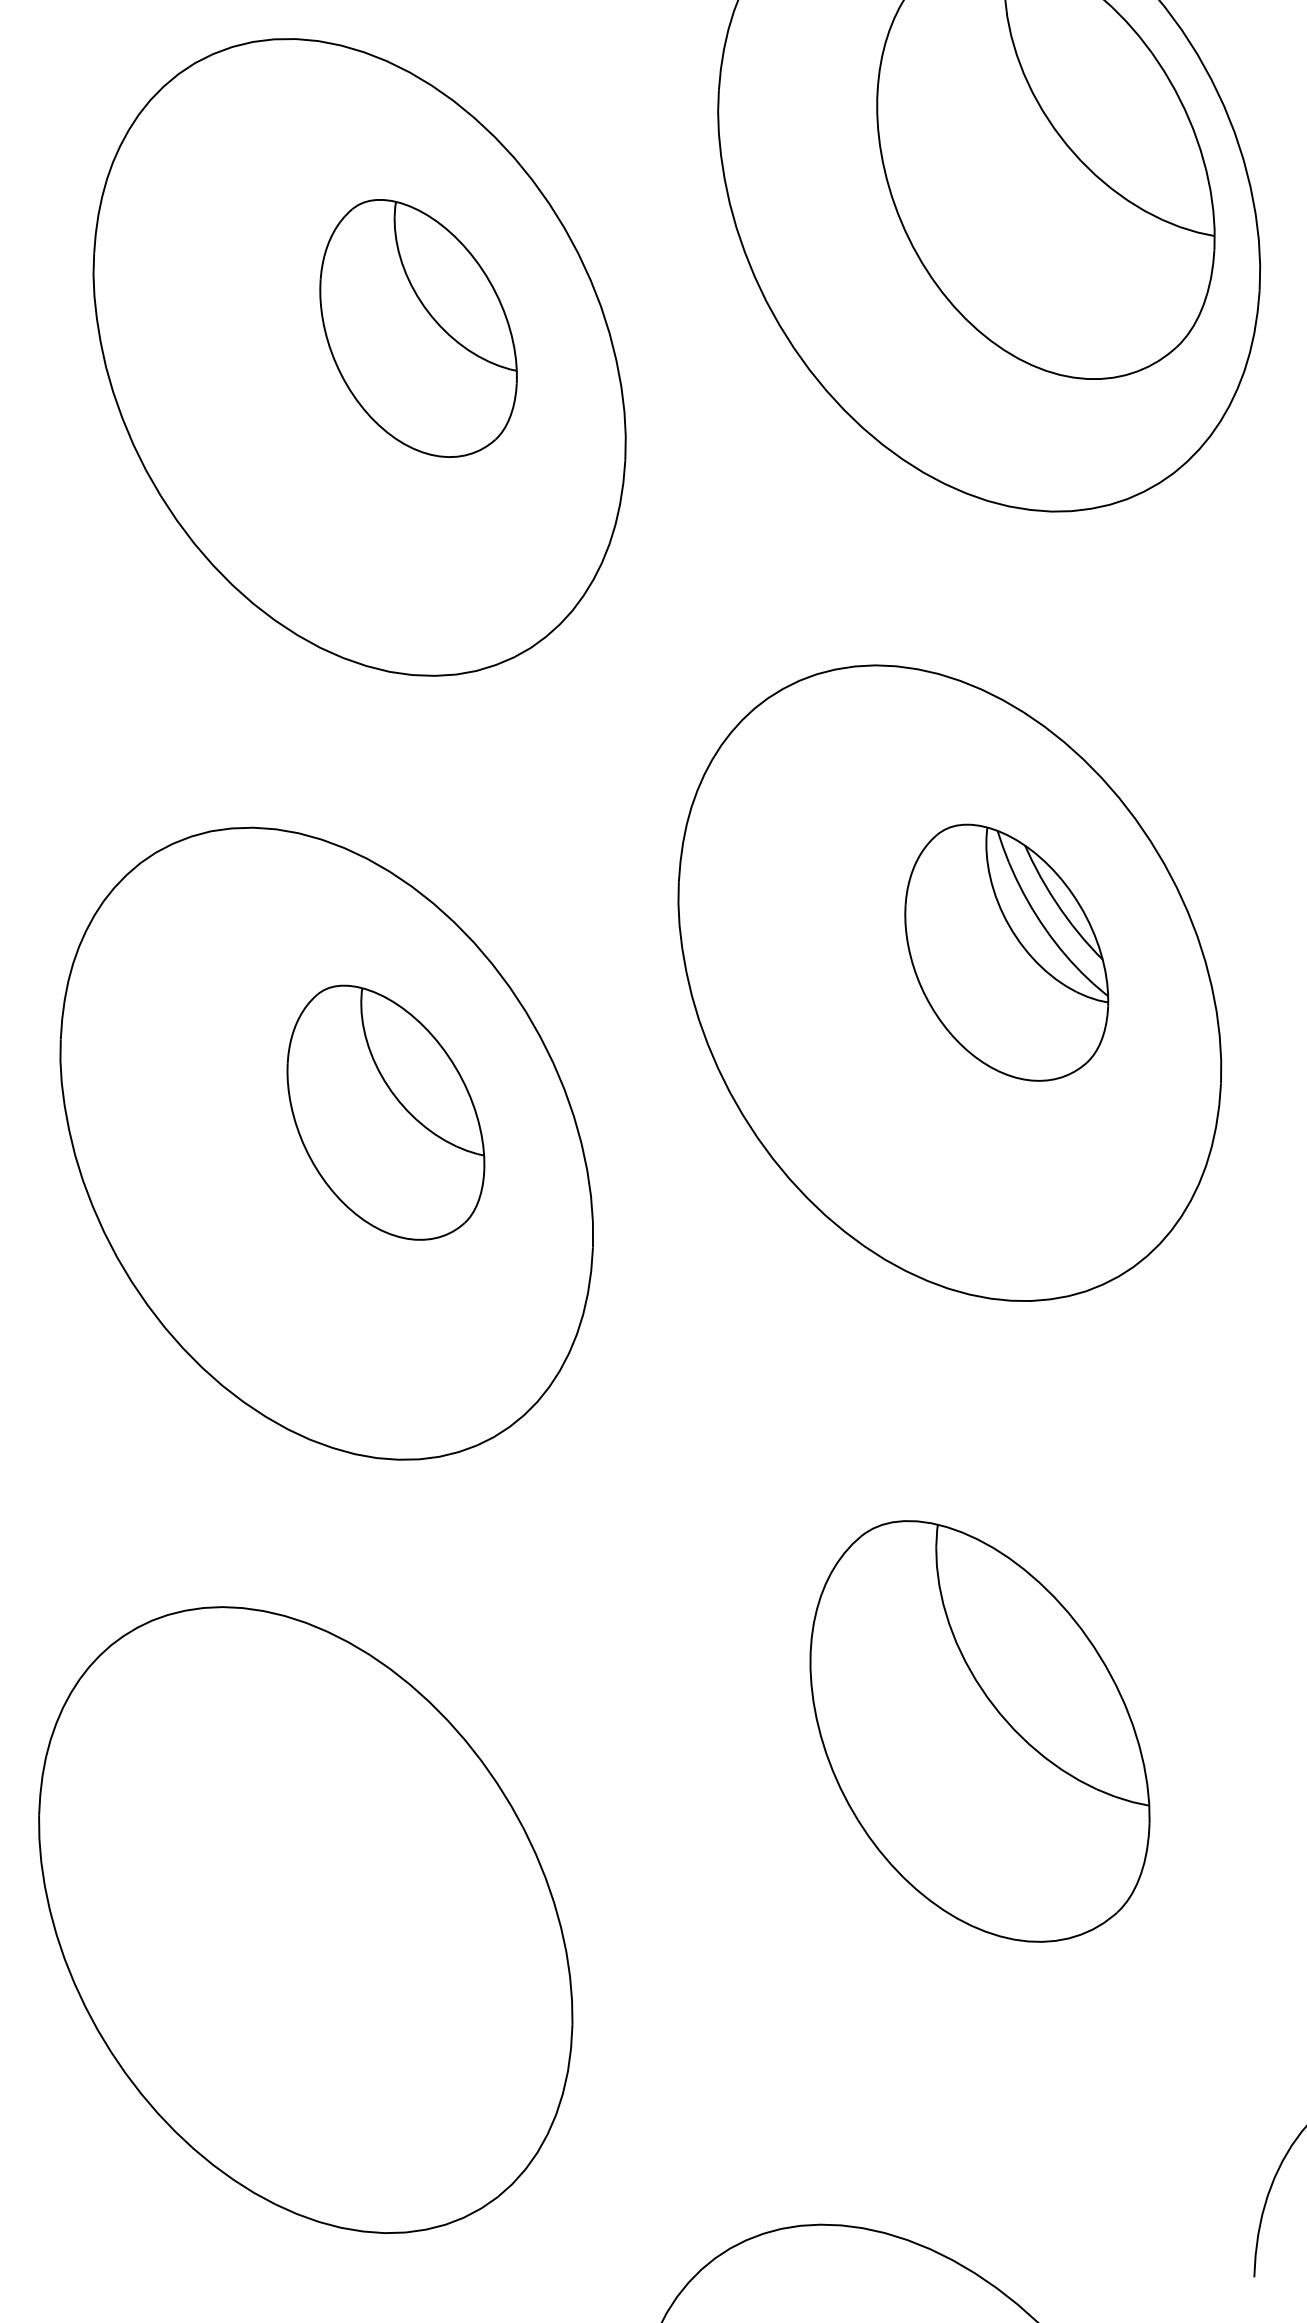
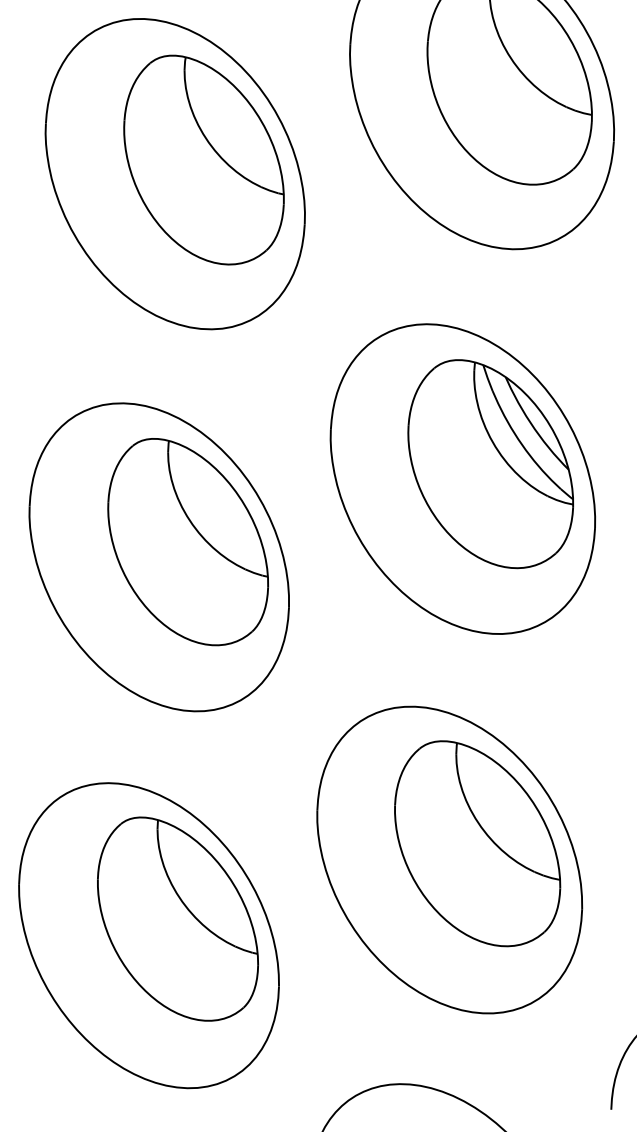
part: (417, 327) -> (203, 159), size x1.67
part: (1006, 953) -> (490, 464), size x1.67
part: (384, 1113) -> (187, 542), size x1.67
part: (922, 1763) -> (449, 859), added
part: (364, 1884) -> (177, 918), added

